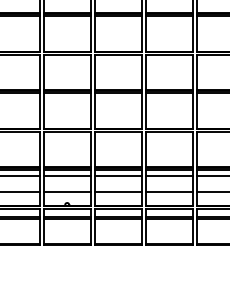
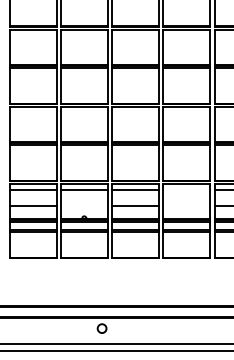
line: (169, 176) -> (186, 189), removed
line: (67, 192) -> (84, 205), removed
line: (169, 192) -> (186, 205), removed

